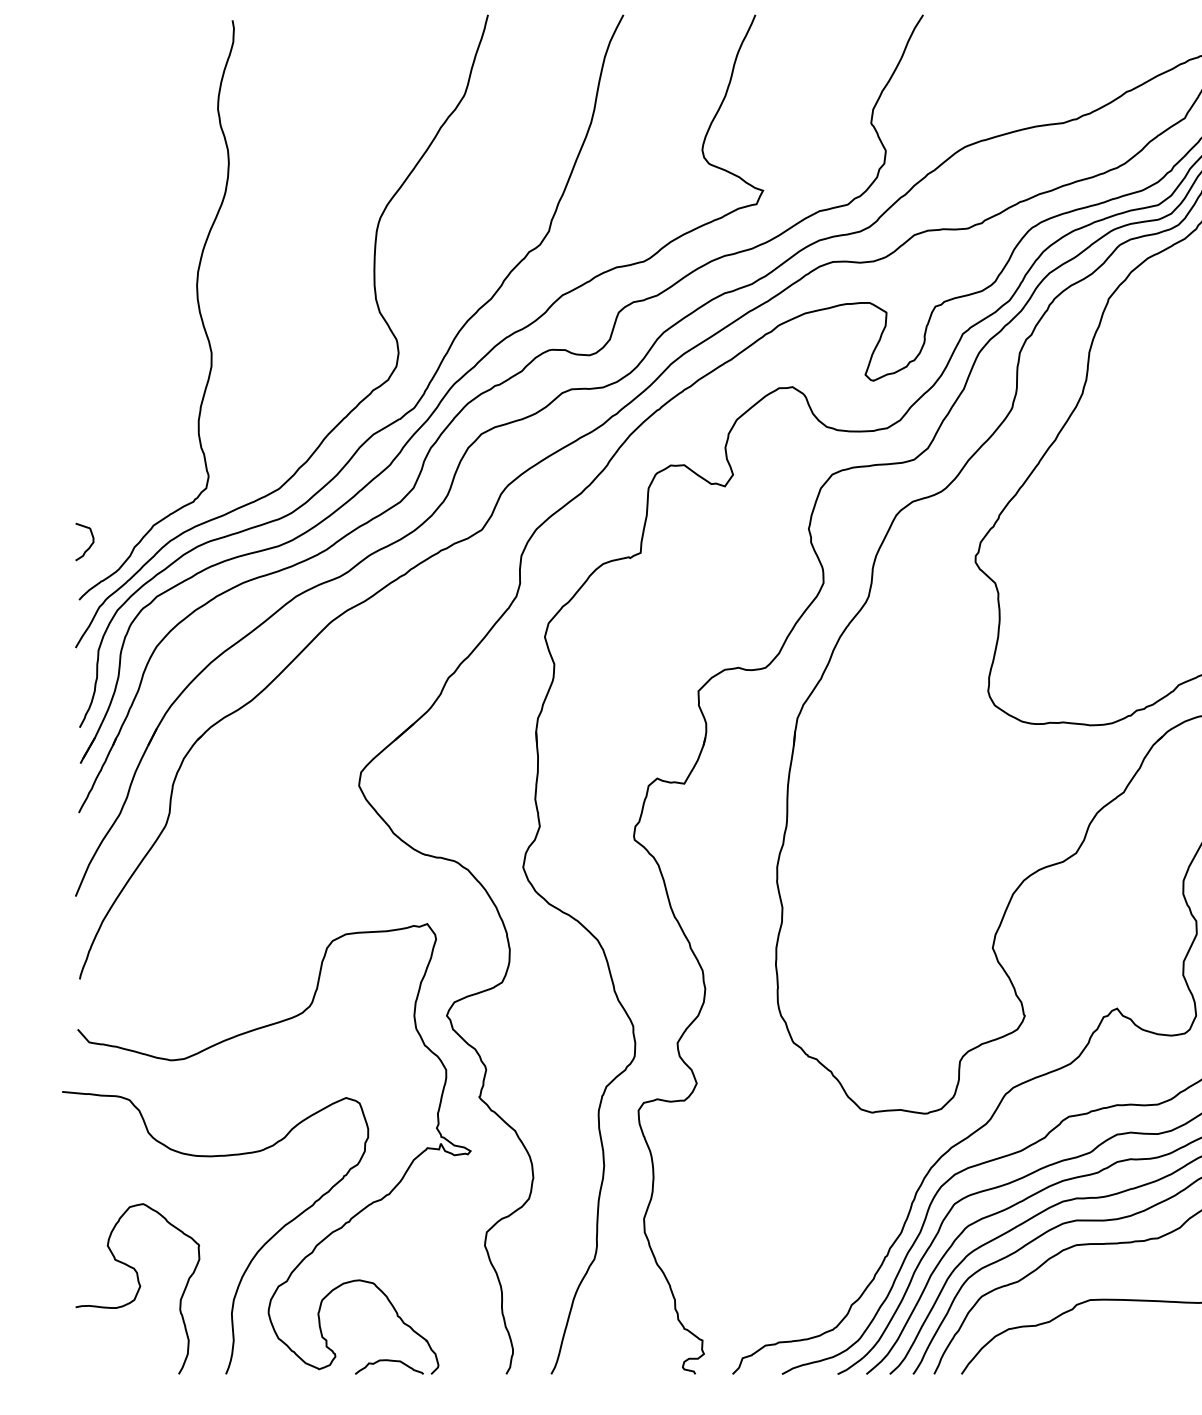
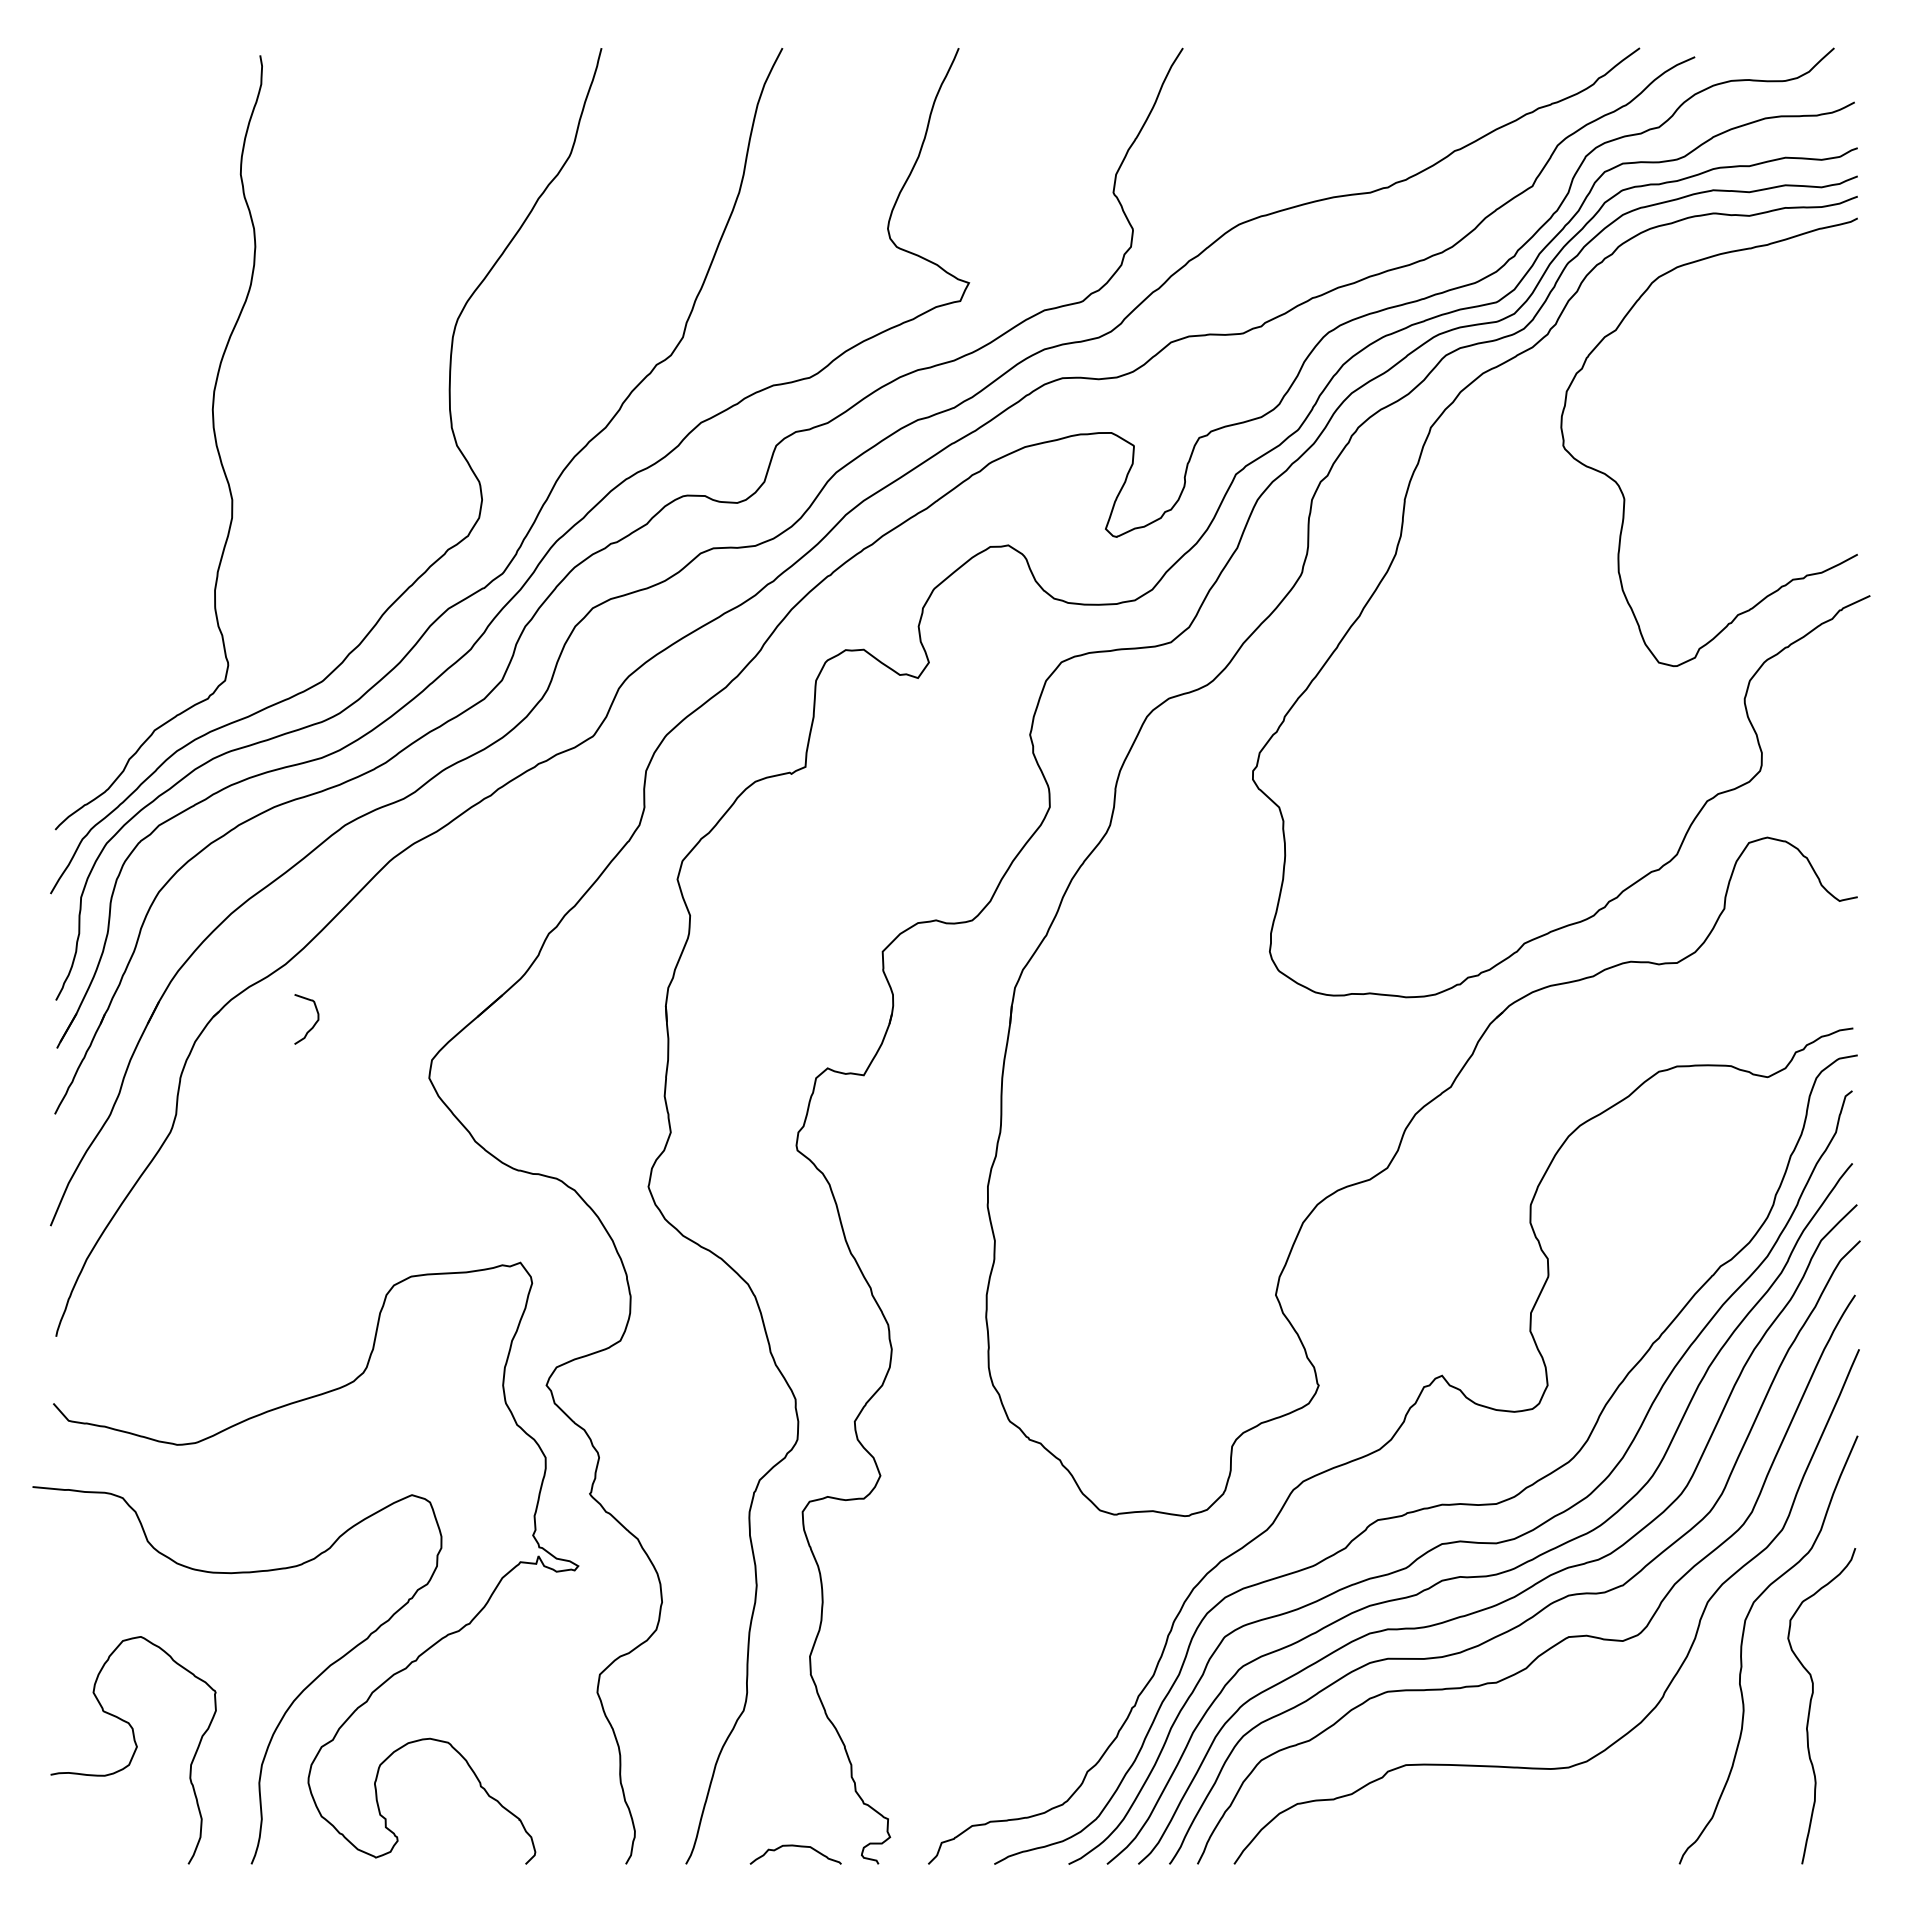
curve: (89, 545) -> (313, 1024), moved
curve: (389, 1360) -> (795, 1846), moved

